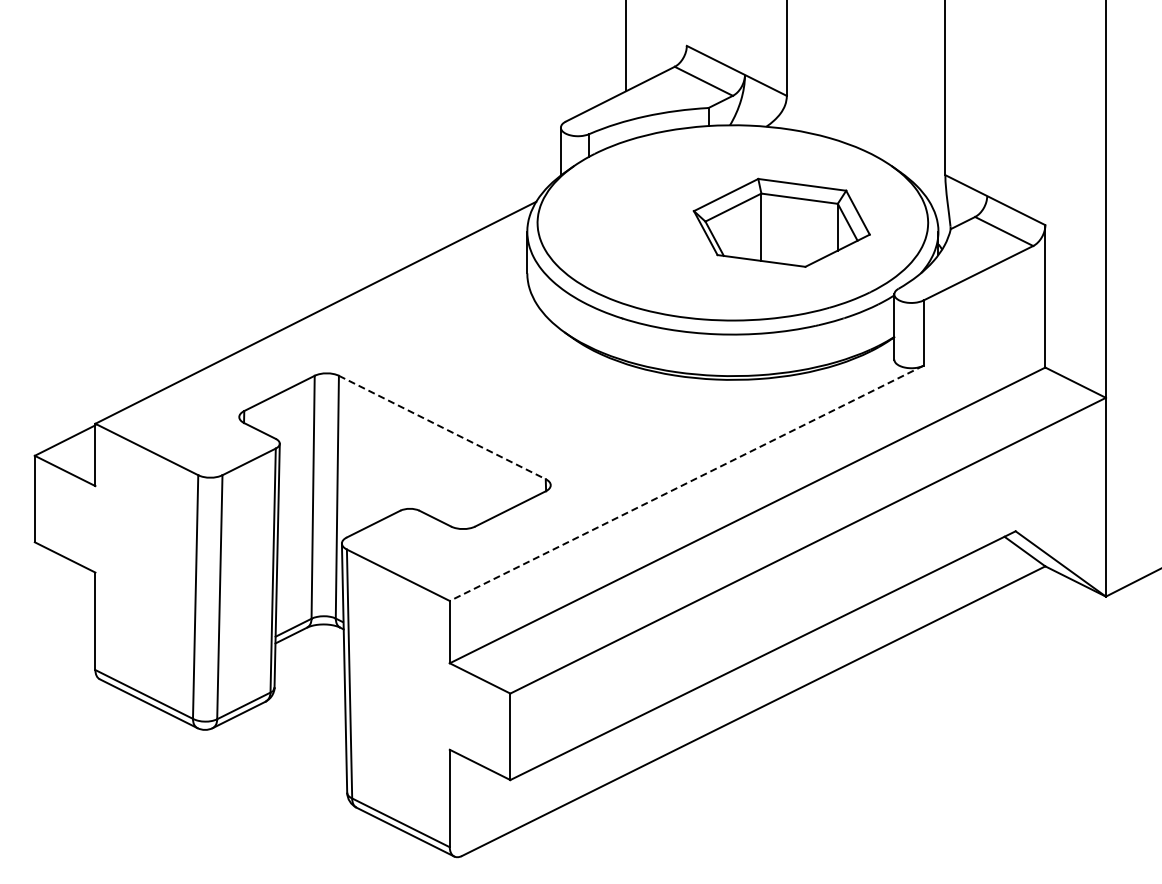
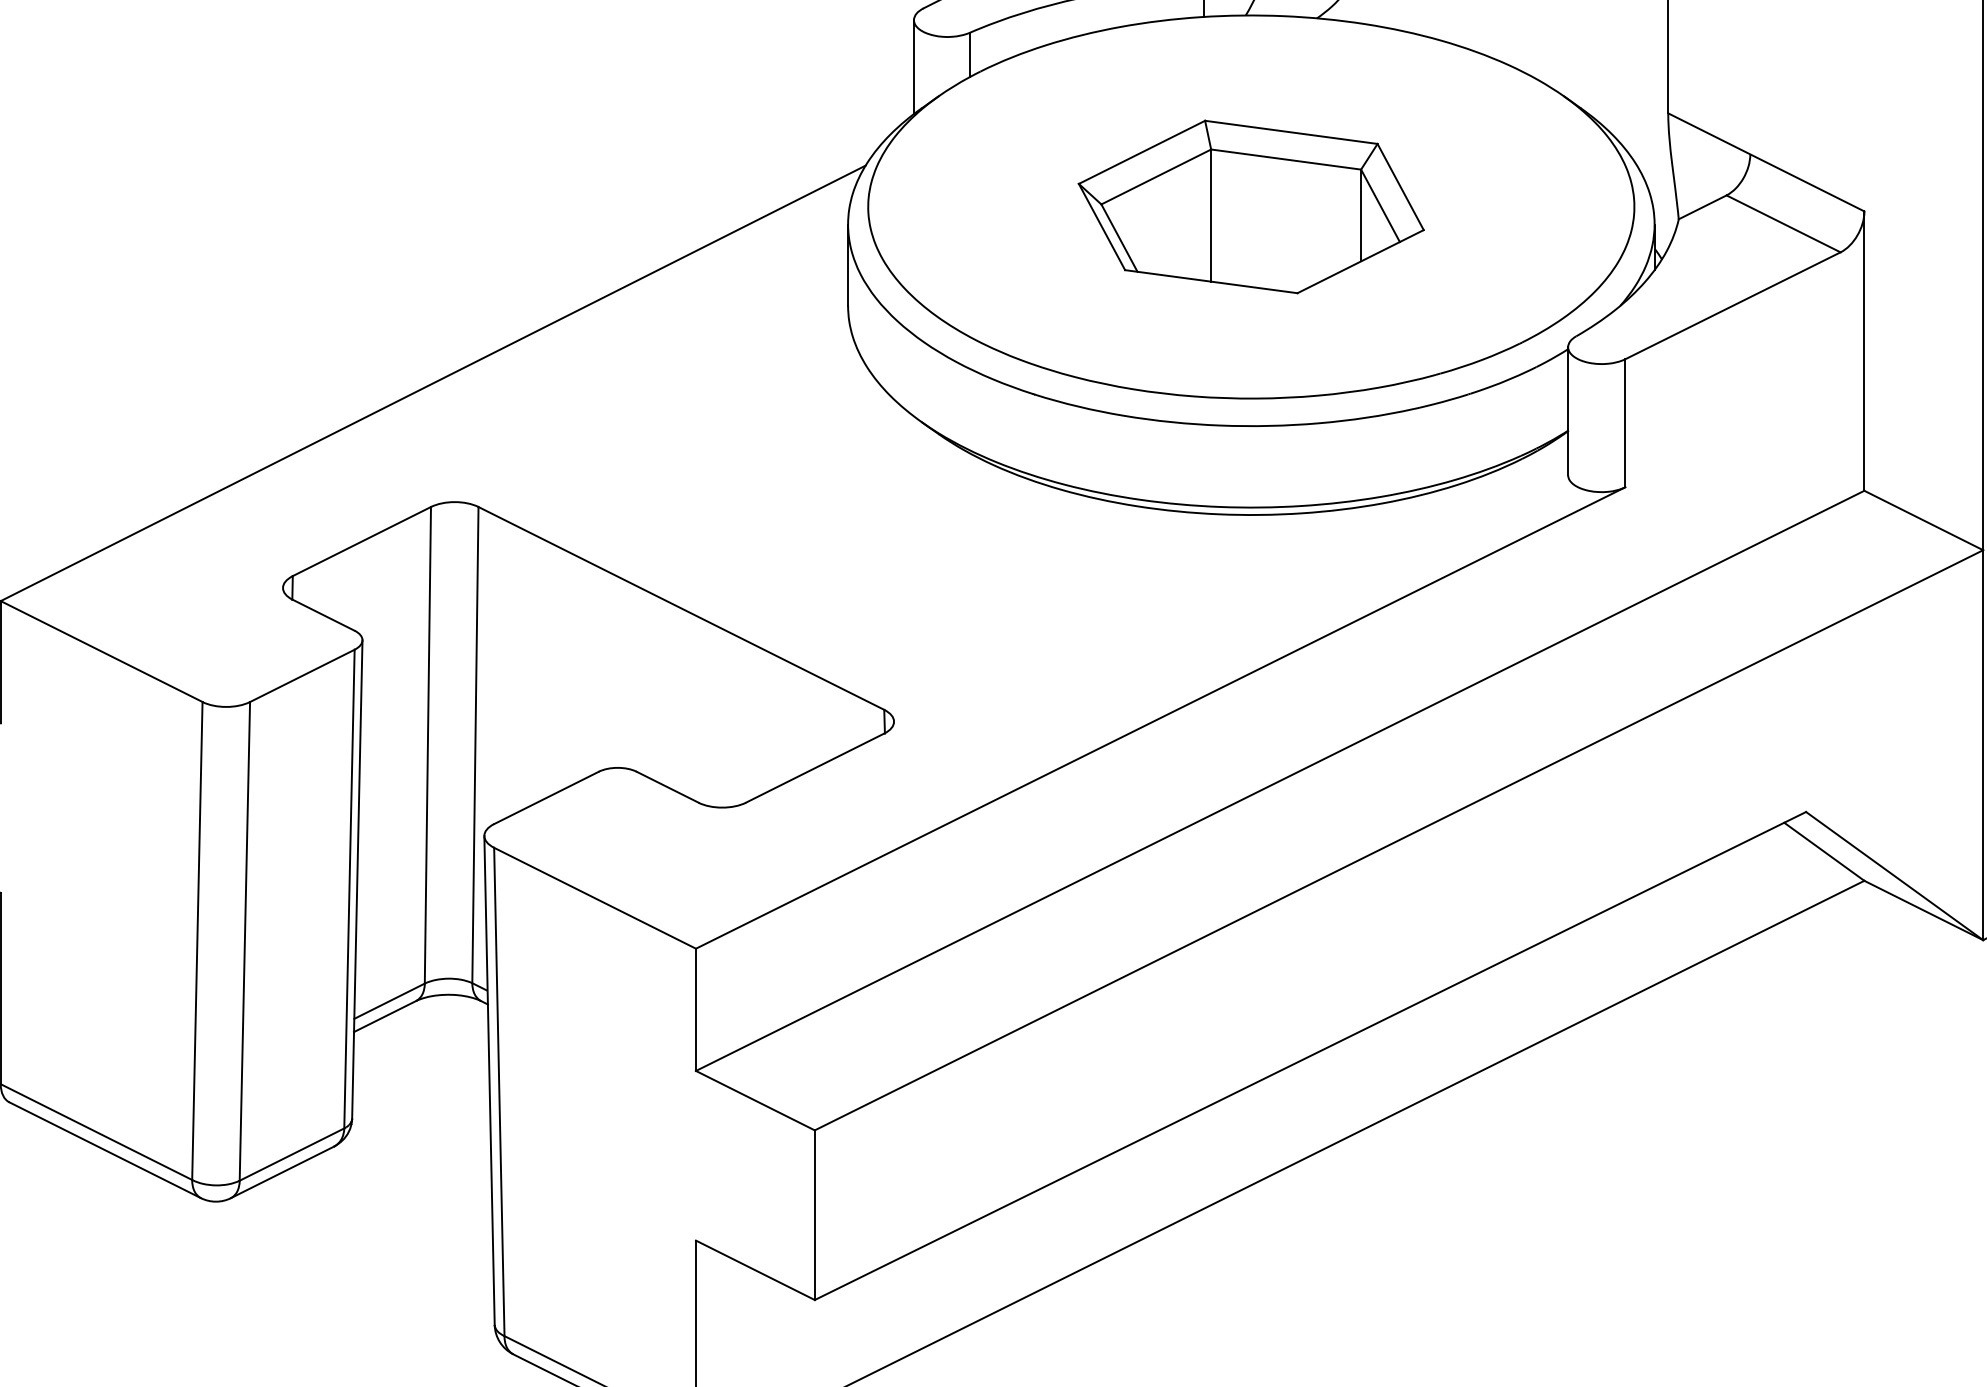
part: (781, 222) -> (1250, 206), moved
line: (442, 427) -> (681, 608), dashed -> solid
line: (686, 483) -> (1160, 718), dashed -> solid

